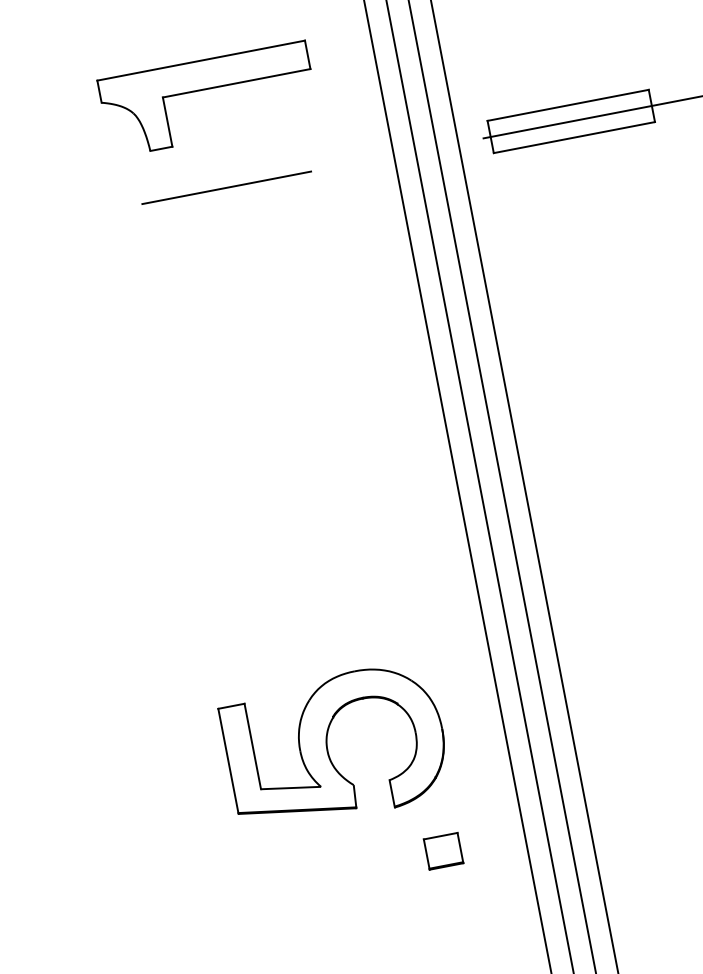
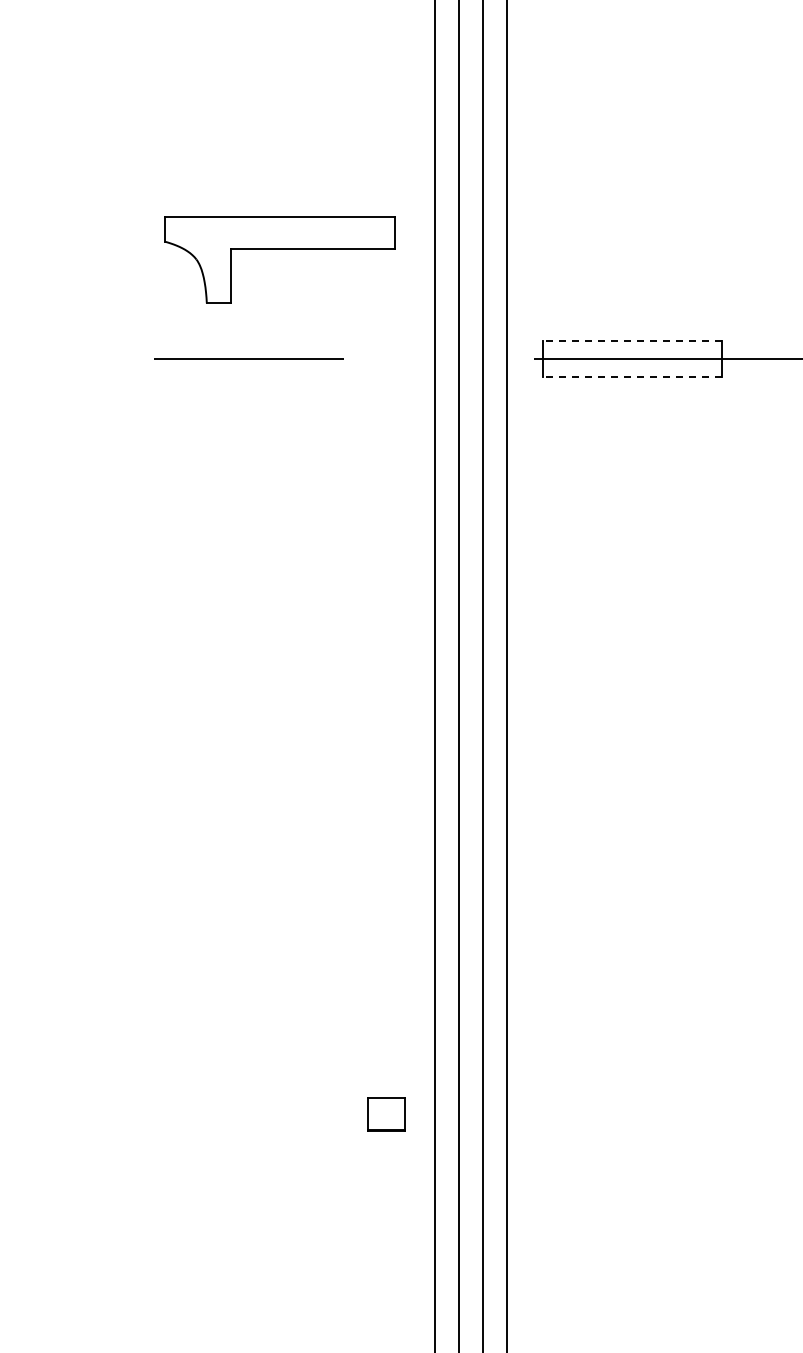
part: (206, 89) -> (279, 249), moved
line: (568, 105) -> (632, 340), solid -> dashed
line: (574, 137) -> (632, 376), solid -> dashed
part: (327, 744) -> (242, 976), removed
part: (443, 851) -> (386, 1114), moved

